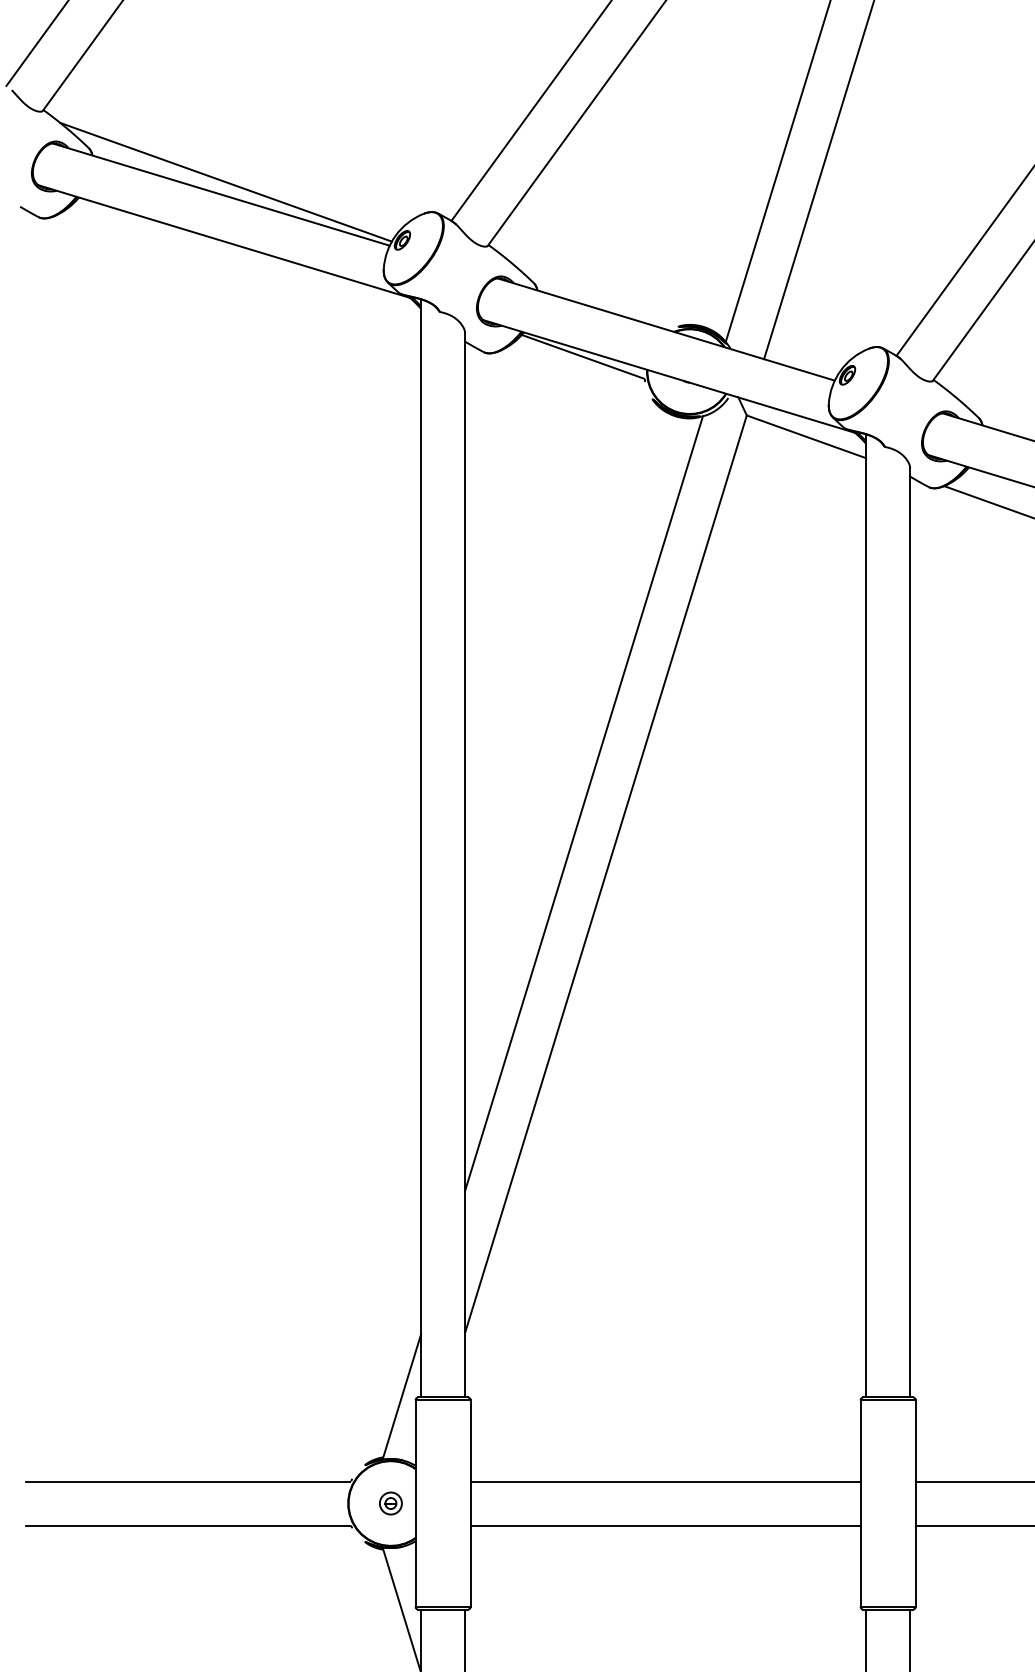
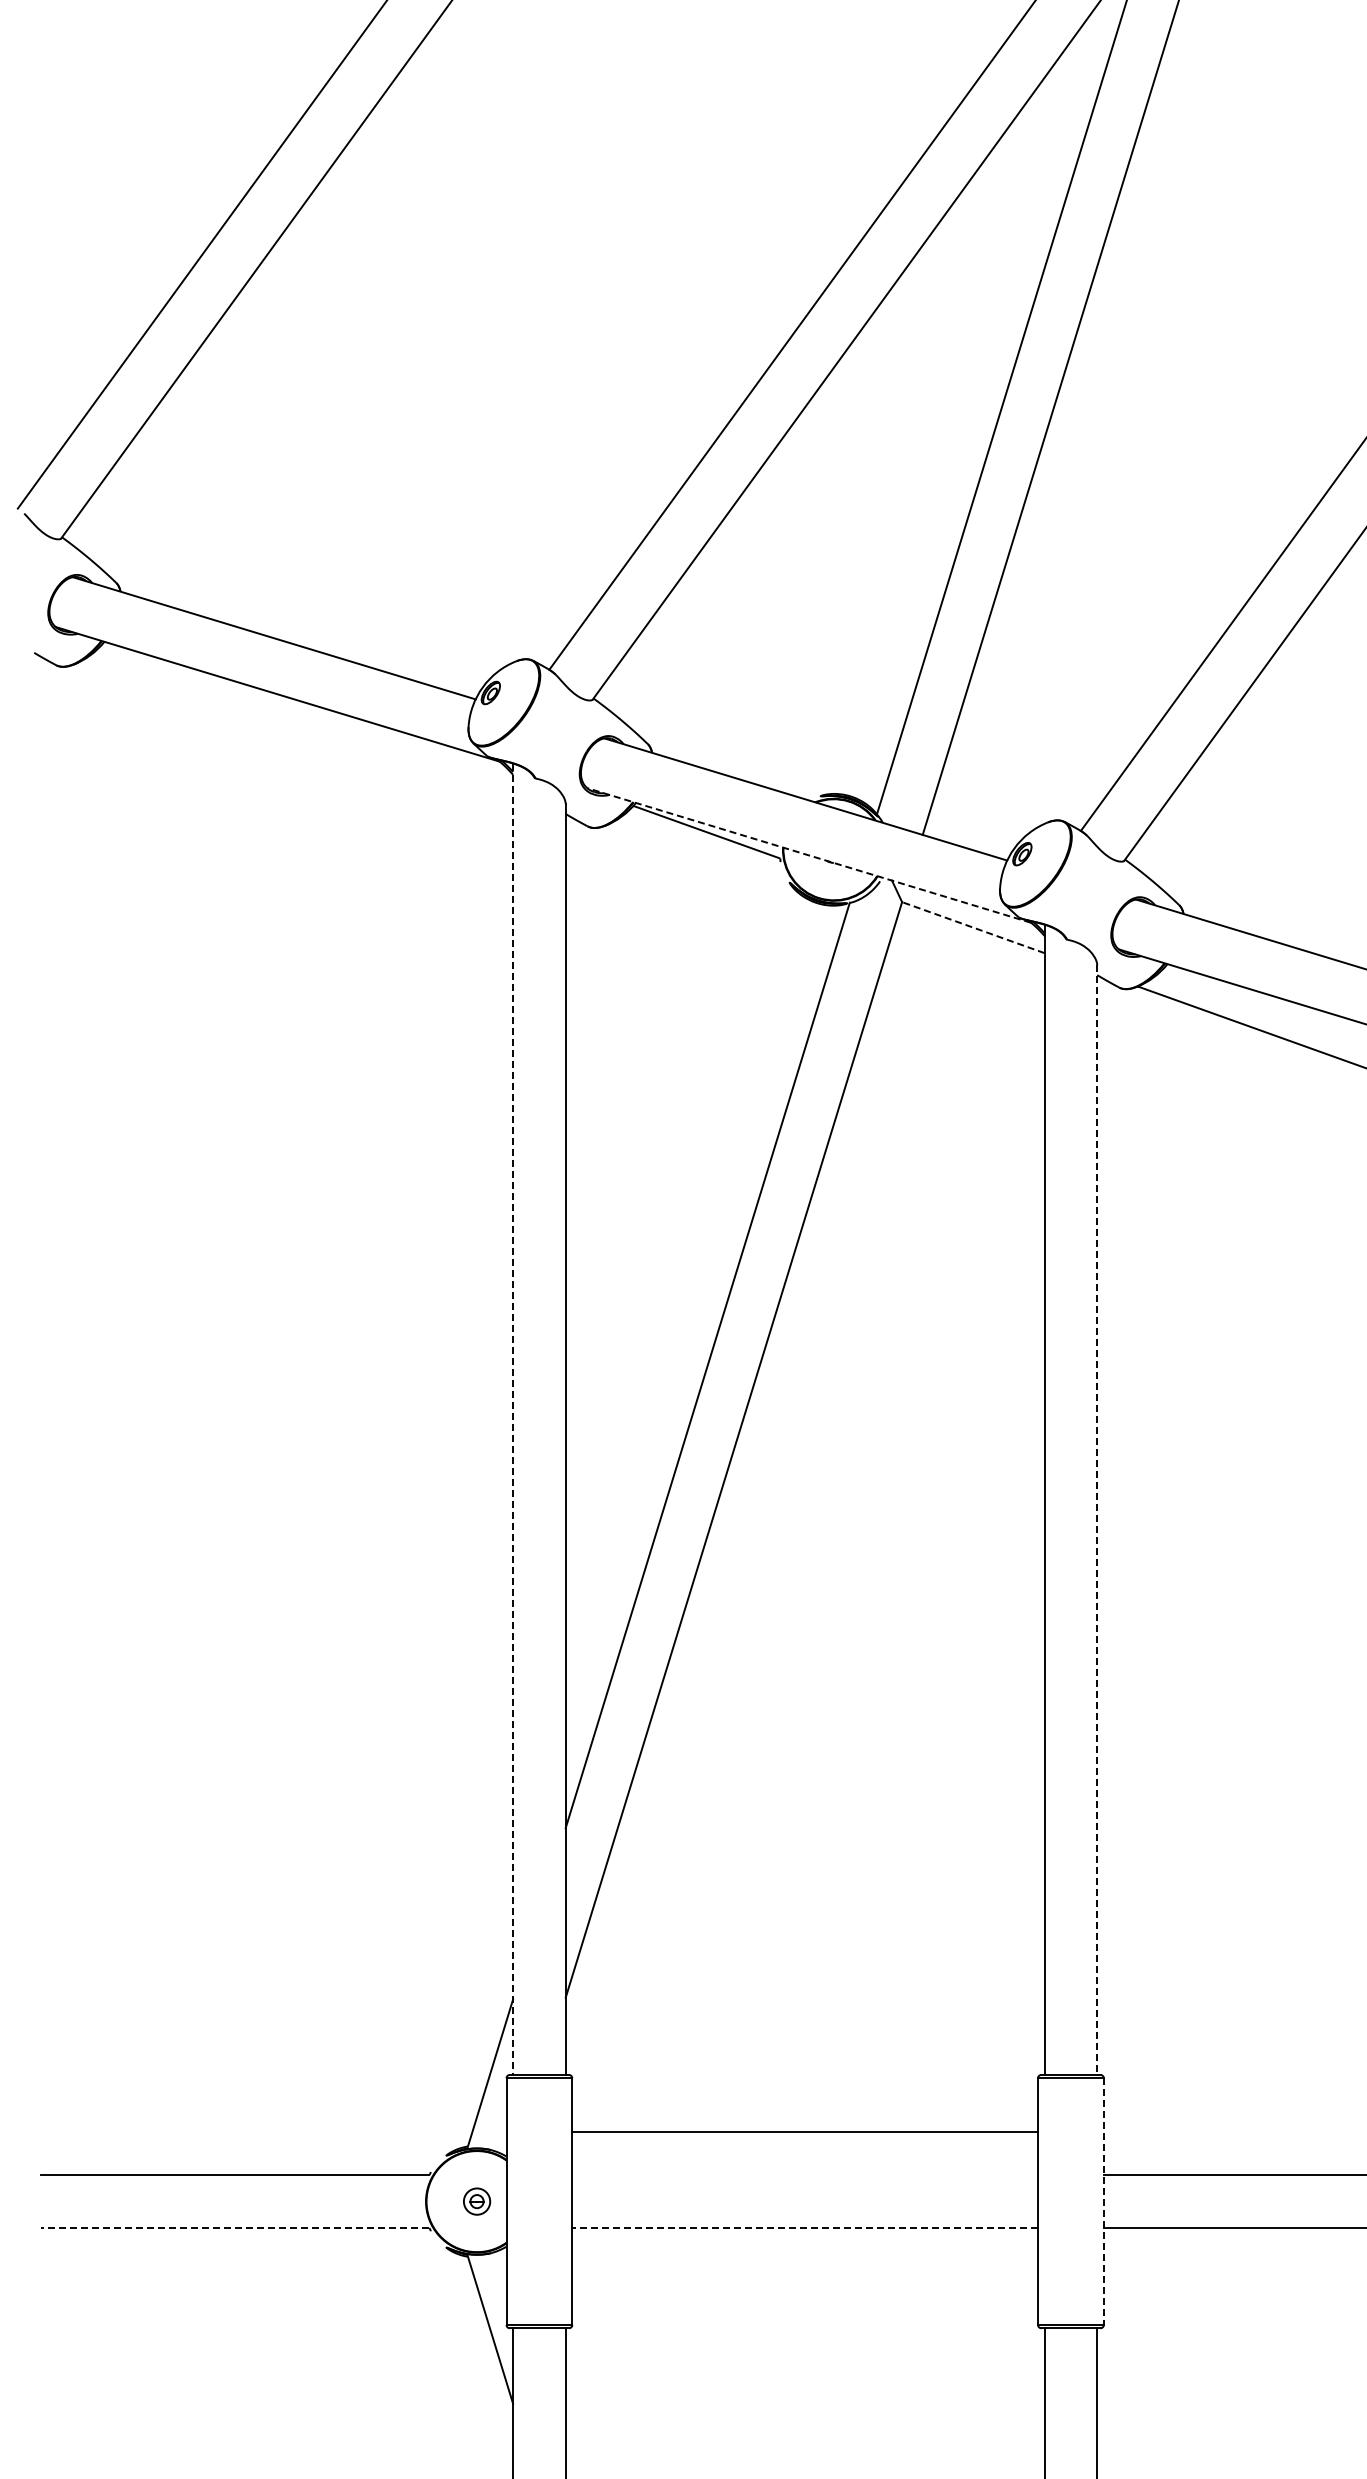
line: (226, 182) -> (280, 623), removed
line: (669, 376) -> (809, 855), solid -> dashed
line: (806, 436) -> (973, 927), solid -> dashed
line: (421, 848) -> (513, 1419), solid -> dashed
line: (910, 933) -> (1097, 1520), solid -> dashed
line: (665, 1481) -> (805, 2132), moved
line: (915, 1504) -> (1103, 2202), solid -> dashed
line: (187, 1525) -> (234, 2227), solid -> dashed
line: (665, 1525) -> (805, 2227), solid -> dashed

